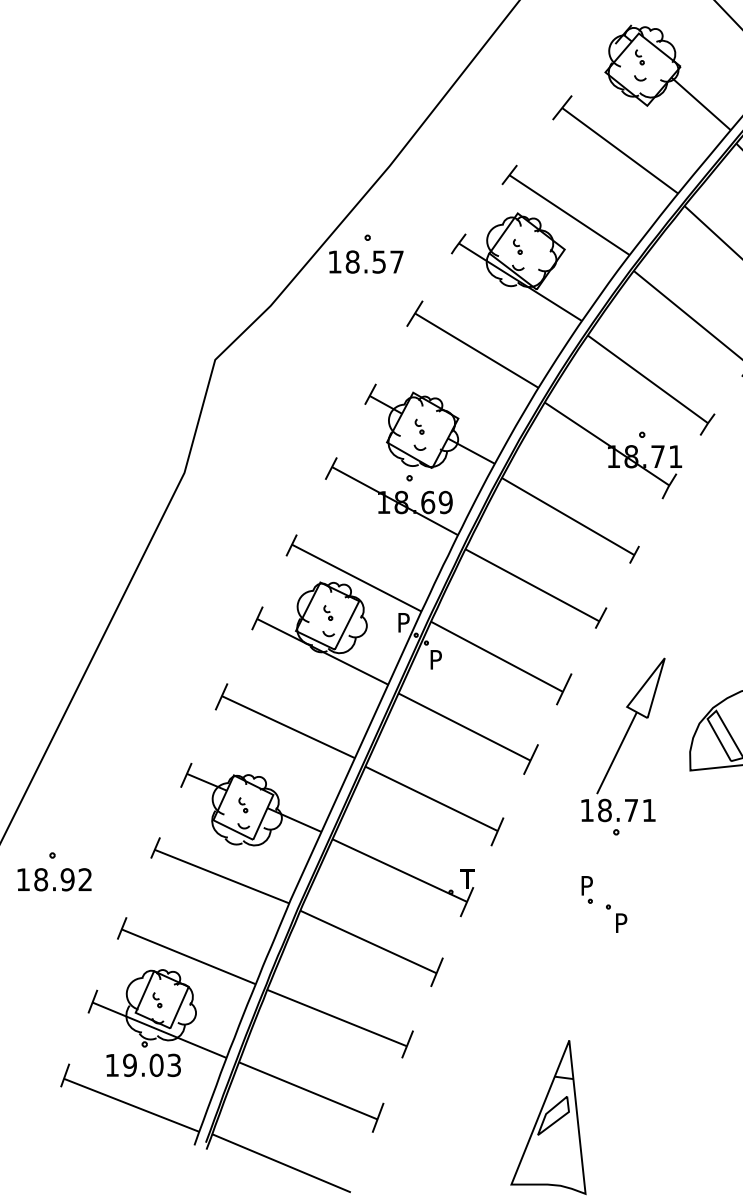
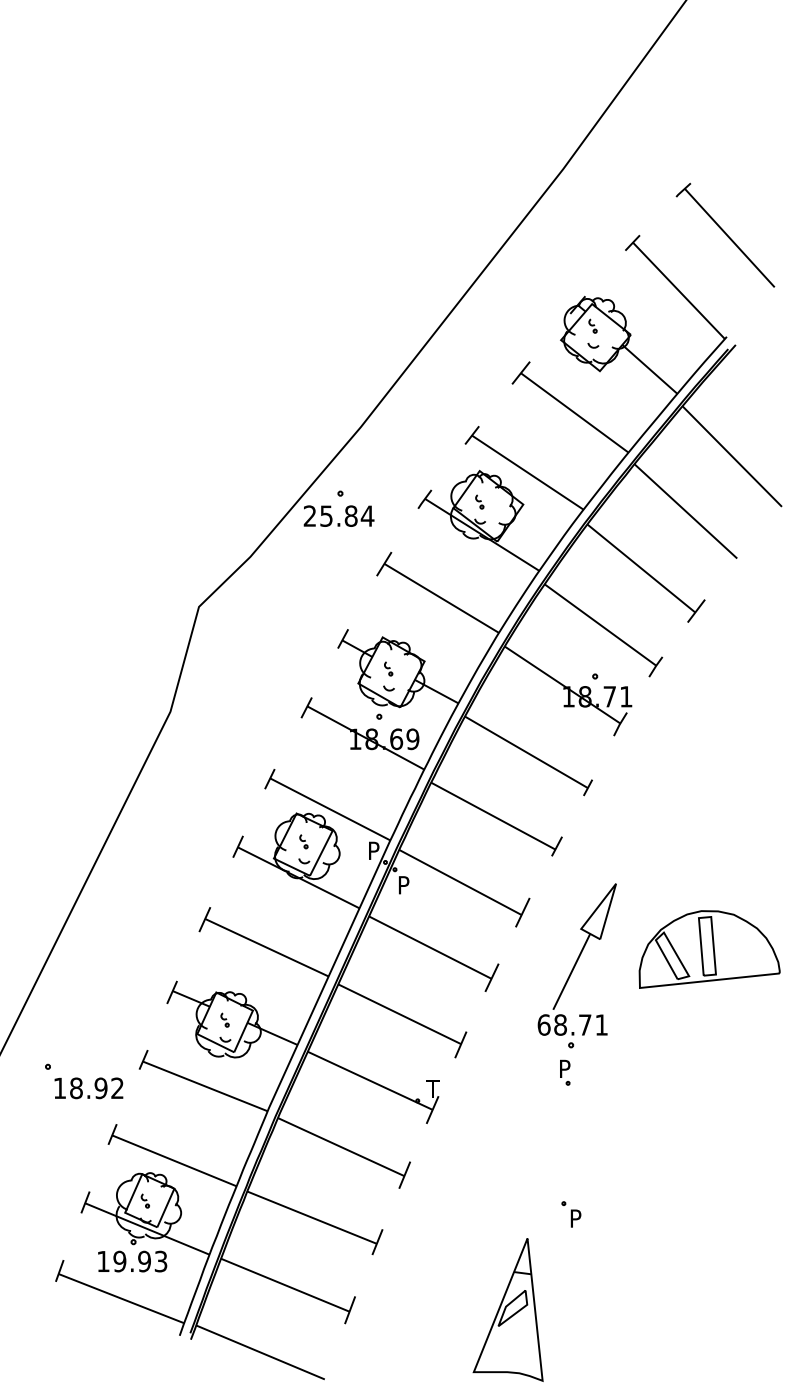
text: (365, 261) -> (338, 515), 18.57 -> 25.84
text: (586, 809) -> (543, 1024), 18.71 -> 68.71
text: (54, 879) -> (88, 1088), moved
part: (587, 889) -> (565, 1072), moved
part: (616, 918) -> (571, 1214), moved
text: (156, 1065) -> (144, 1261), 19.03 -> 19.93

